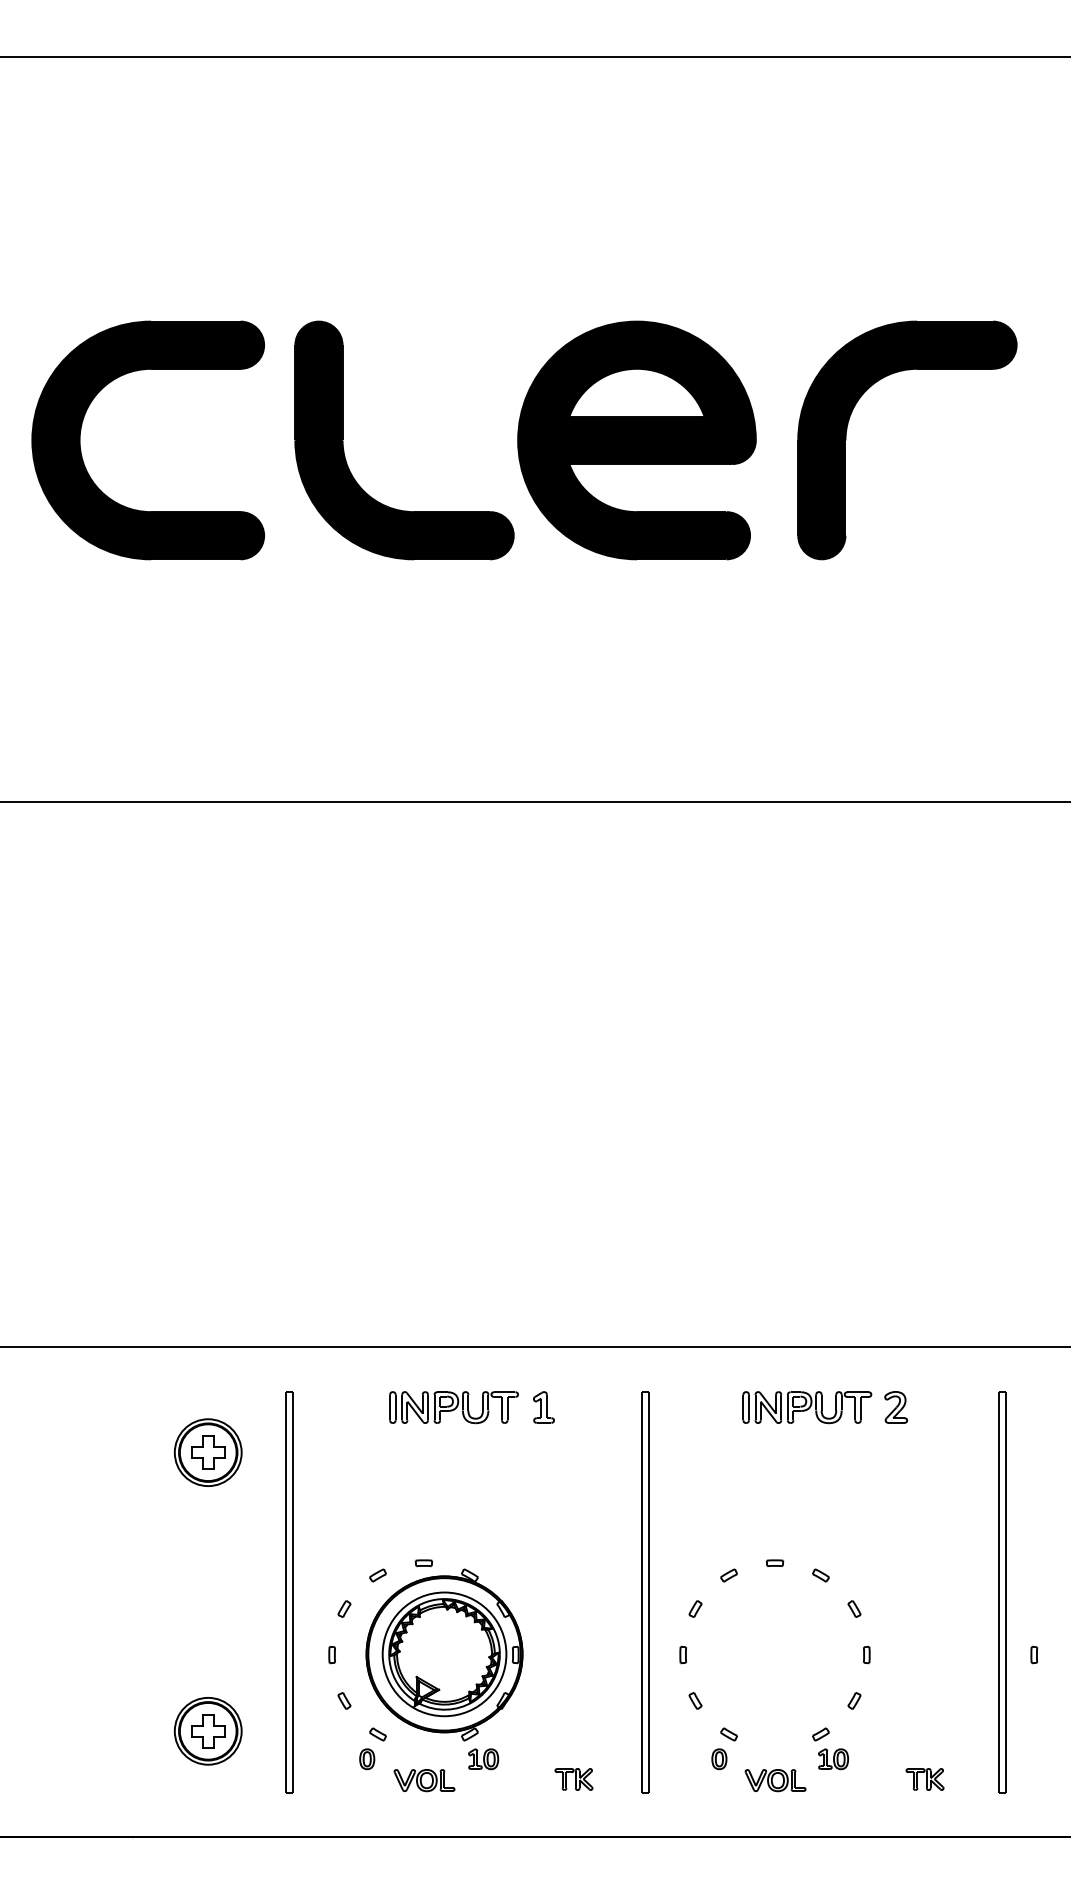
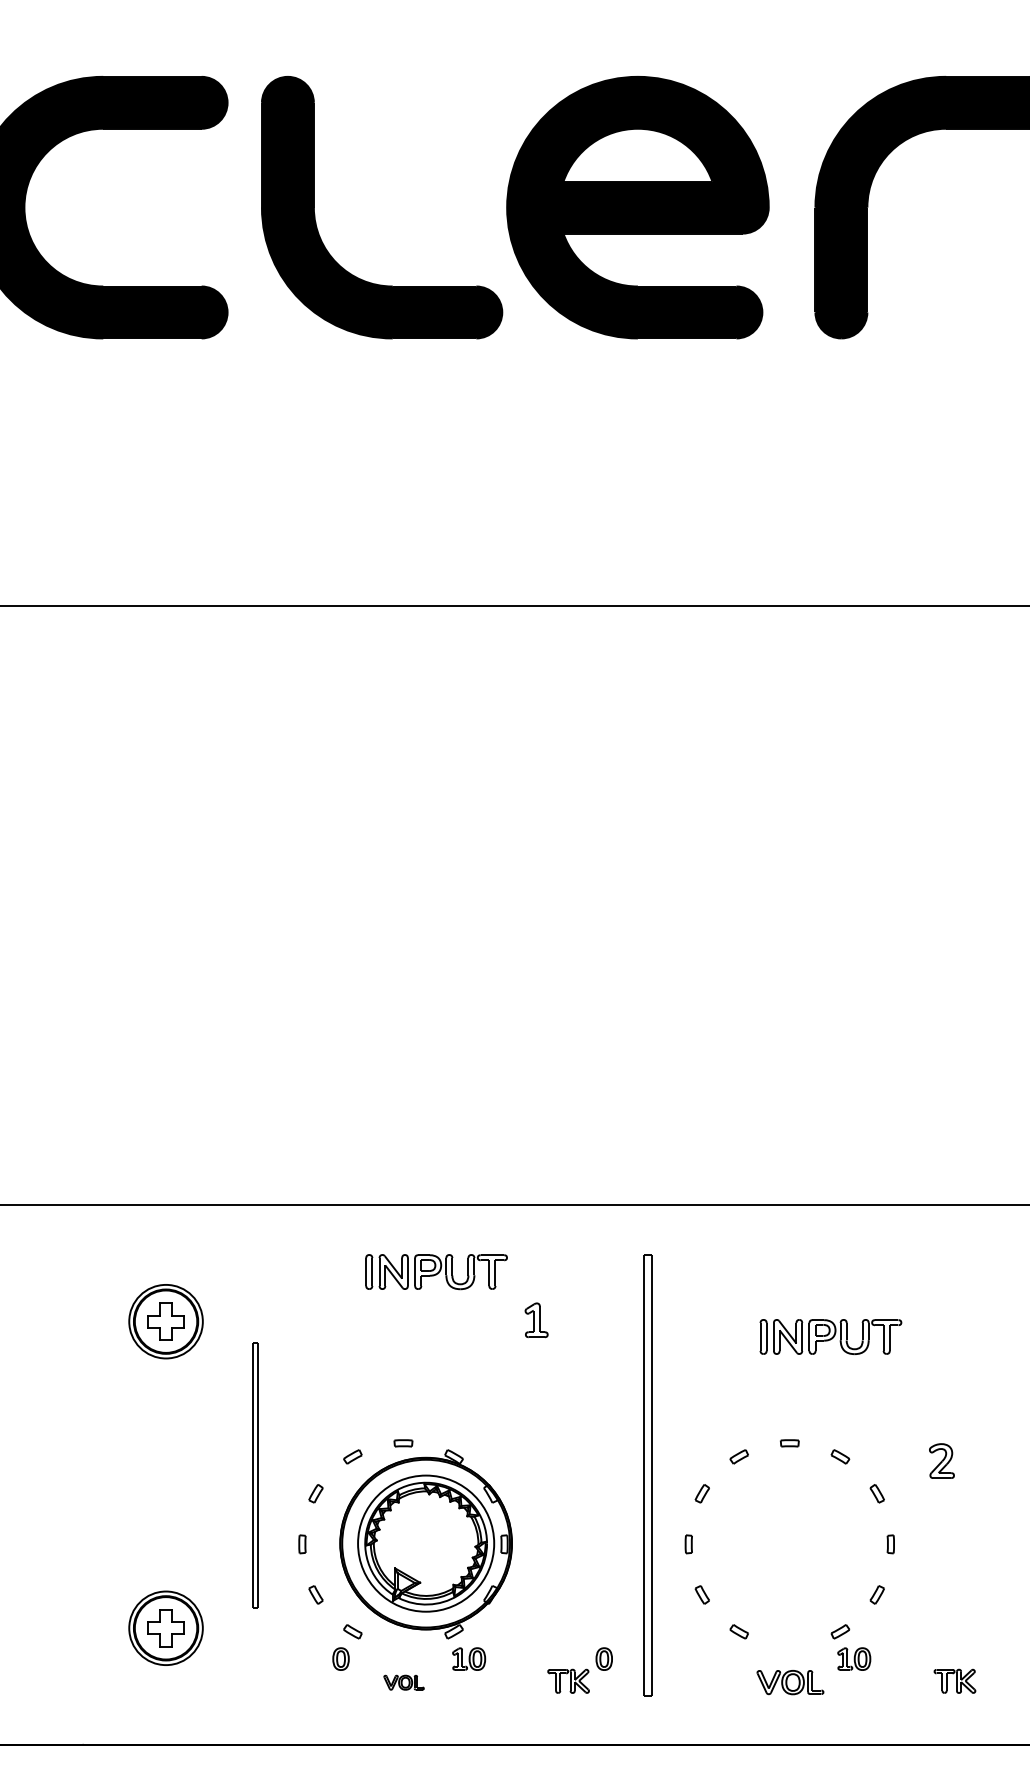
part: (543, 1407) -> (536, 1320), moved
part: (807, 1407) -> (831, 1336), moved
part: (896, 1407) -> (942, 1461), moved
part: (289, 1592) -> (255, 1475), size x0.6
part: (719, 1759) -> (604, 1659), moved
part: (424, 1780) -> (404, 1682), size x0.6

